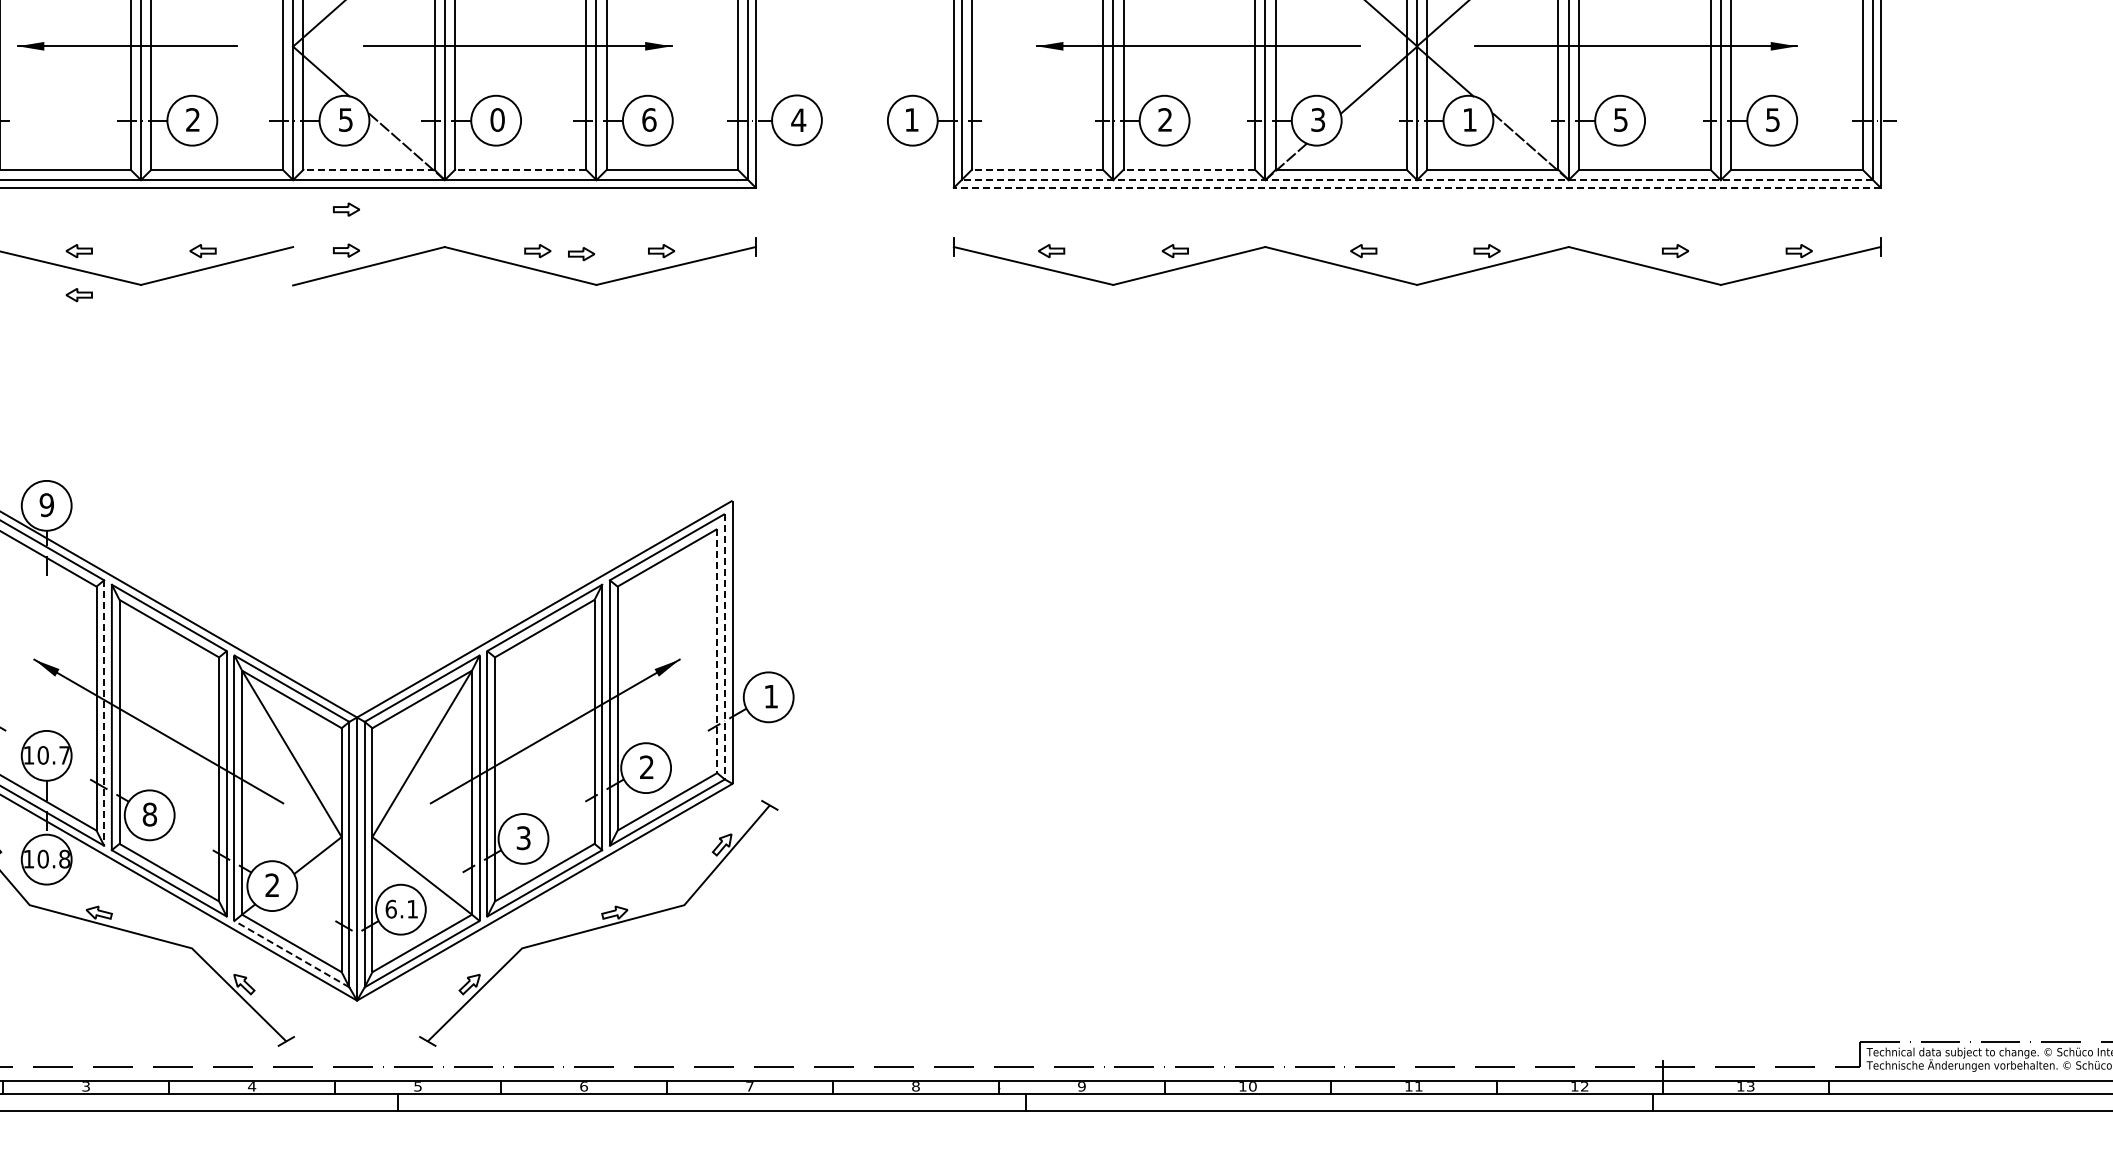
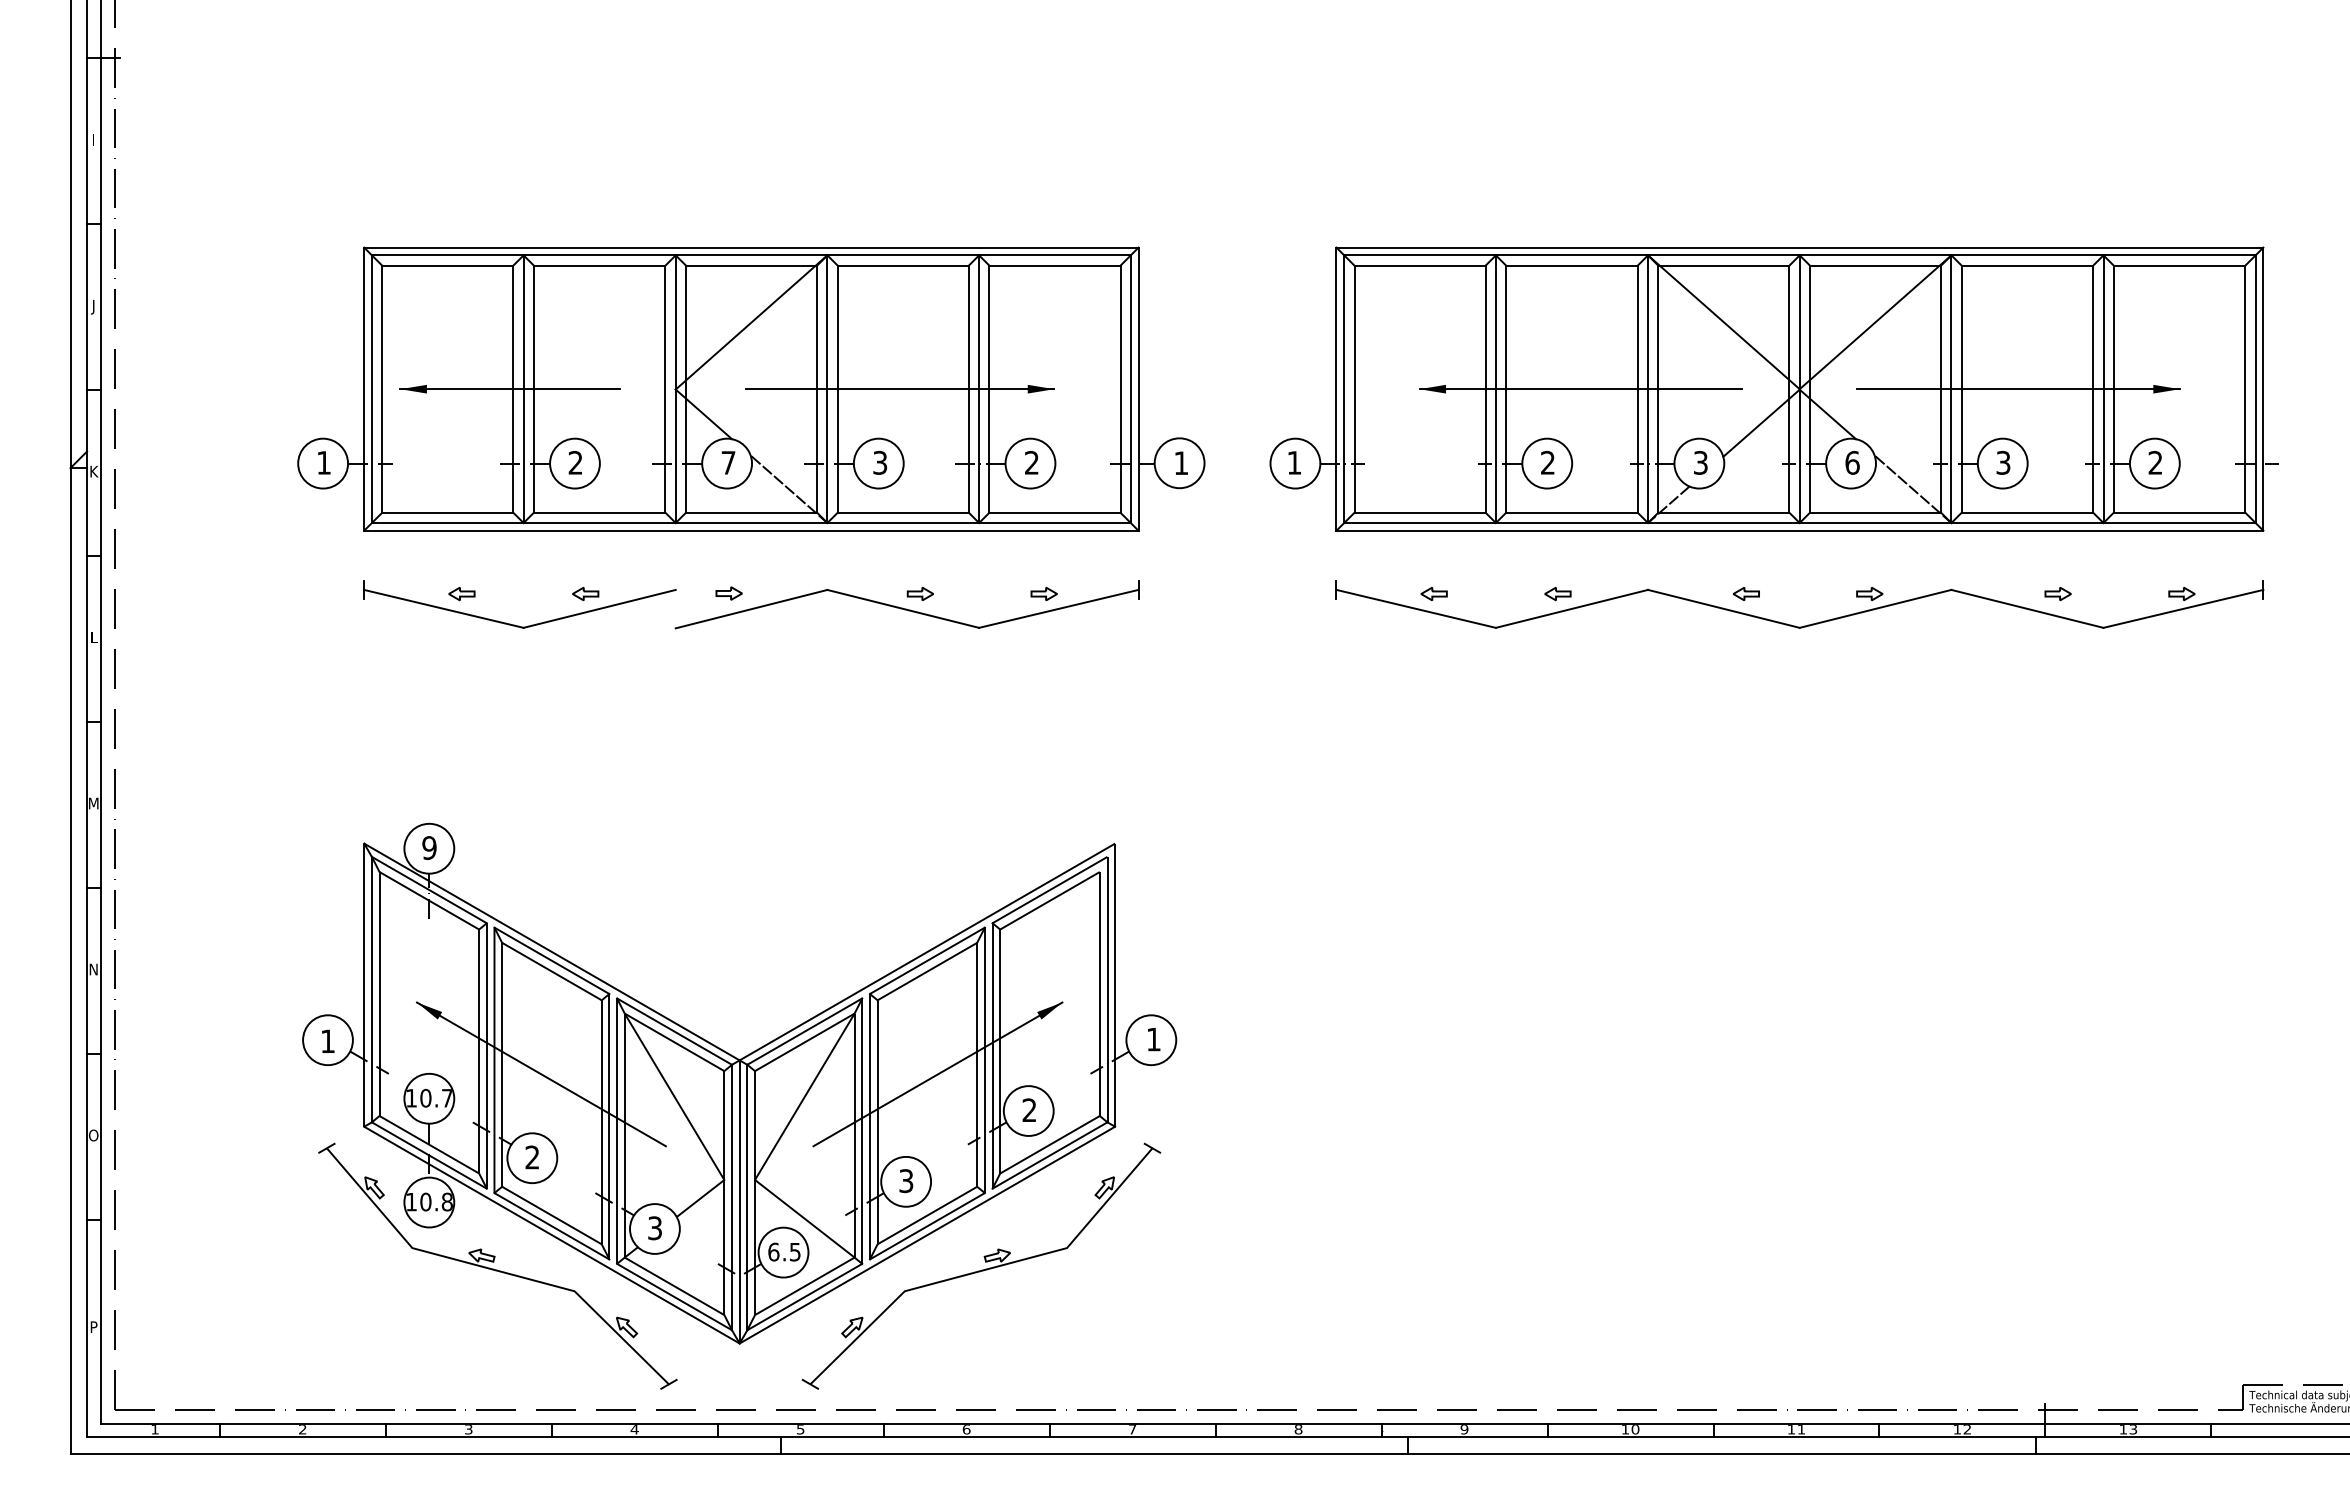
text: (345, 119) -> (728, 462), 5 -> 7
text: (497, 119) -> (880, 462), 0 -> 3
text: (649, 119) -> (1032, 462), 6 -> 2
text: (797, 119) -> (1180, 462), 4 -> 1
text: (1469, 119) -> (1852, 462), 1 -> 6
text: (1620, 119) -> (2003, 462), 5 -> 3
text: (1772, 119) -> (2155, 462), 5 -> 2
line: (368, 169) -> (751, 512), dashed -> solid
line: (520, 169) -> (903, 512), dashed -> solid
line: (1037, 169) -> (1420, 512), dashed -> solid
line: (1188, 169) -> (1571, 512), dashed -> solid
line: (1416, 180) -> (1799, 523), dashed -> solid
line: (1416, 187) -> (1799, 530), dashed -> solid
part: (345, 209) -> (728, 552), removed
part: (580, 254) -> (963, 597), removed
part: (78, 295) -> (461, 638), removed
line: (724, 646) -> (1107, 989), dashed -> solid
line: (716, 651) -> (1099, 994), dashed -> solid
line: (103, 712) -> (486, 1055), dashed -> solid
text: (149, 814) -> (532, 1157), 8 -> 2
text: (271, 885) -> (654, 1228), 2 -> 3
text: (412, 909) -> (795, 1252), 6.1 -> 6.5
line: (291, 953) -> (674, 1296), dashed -> solid

